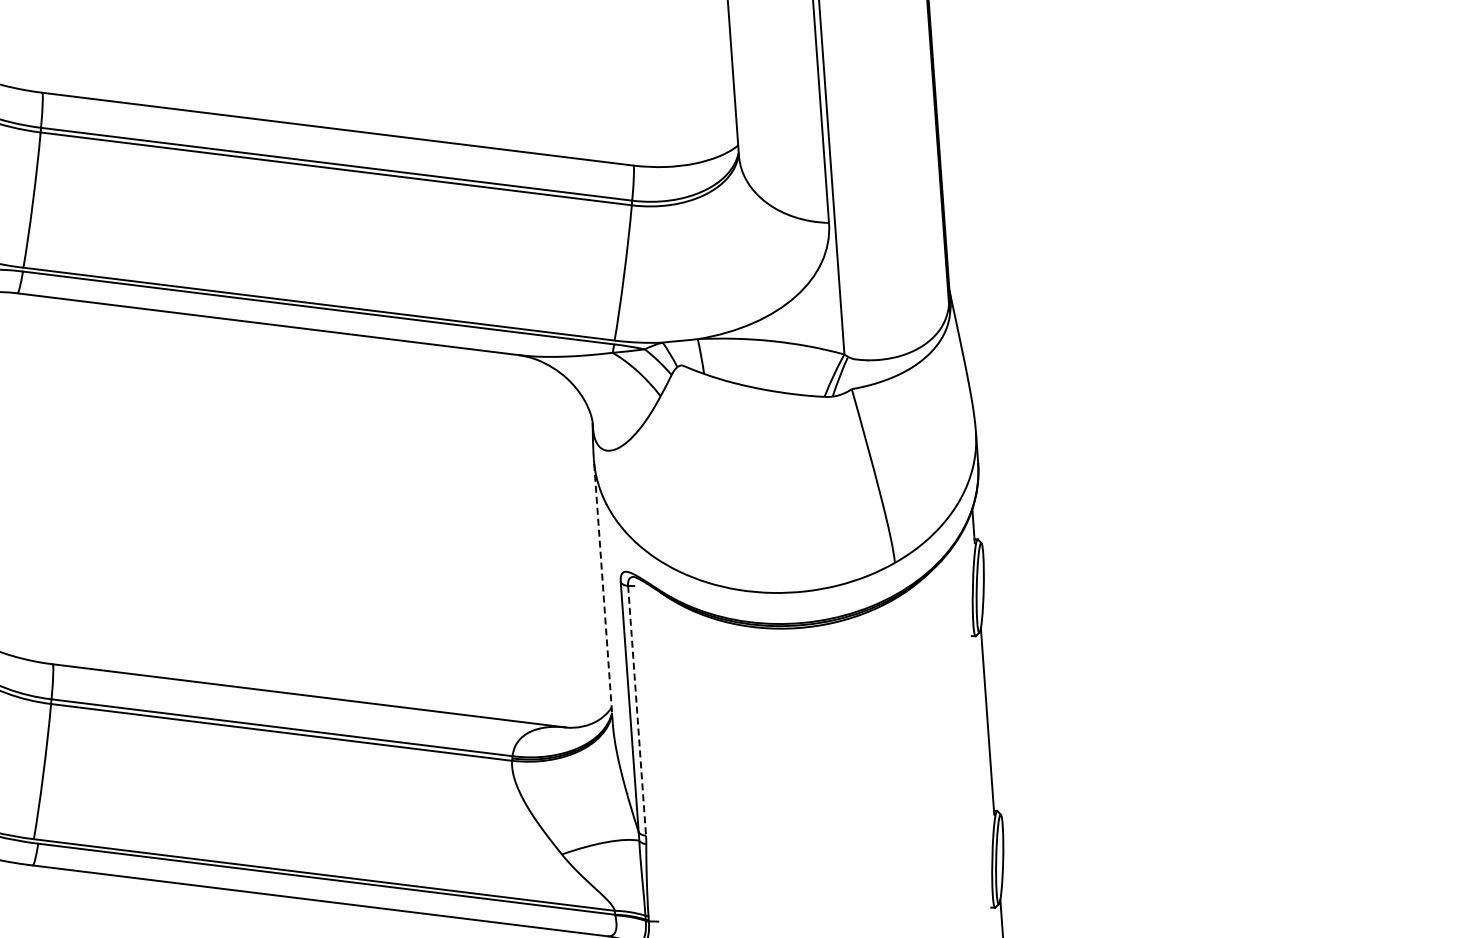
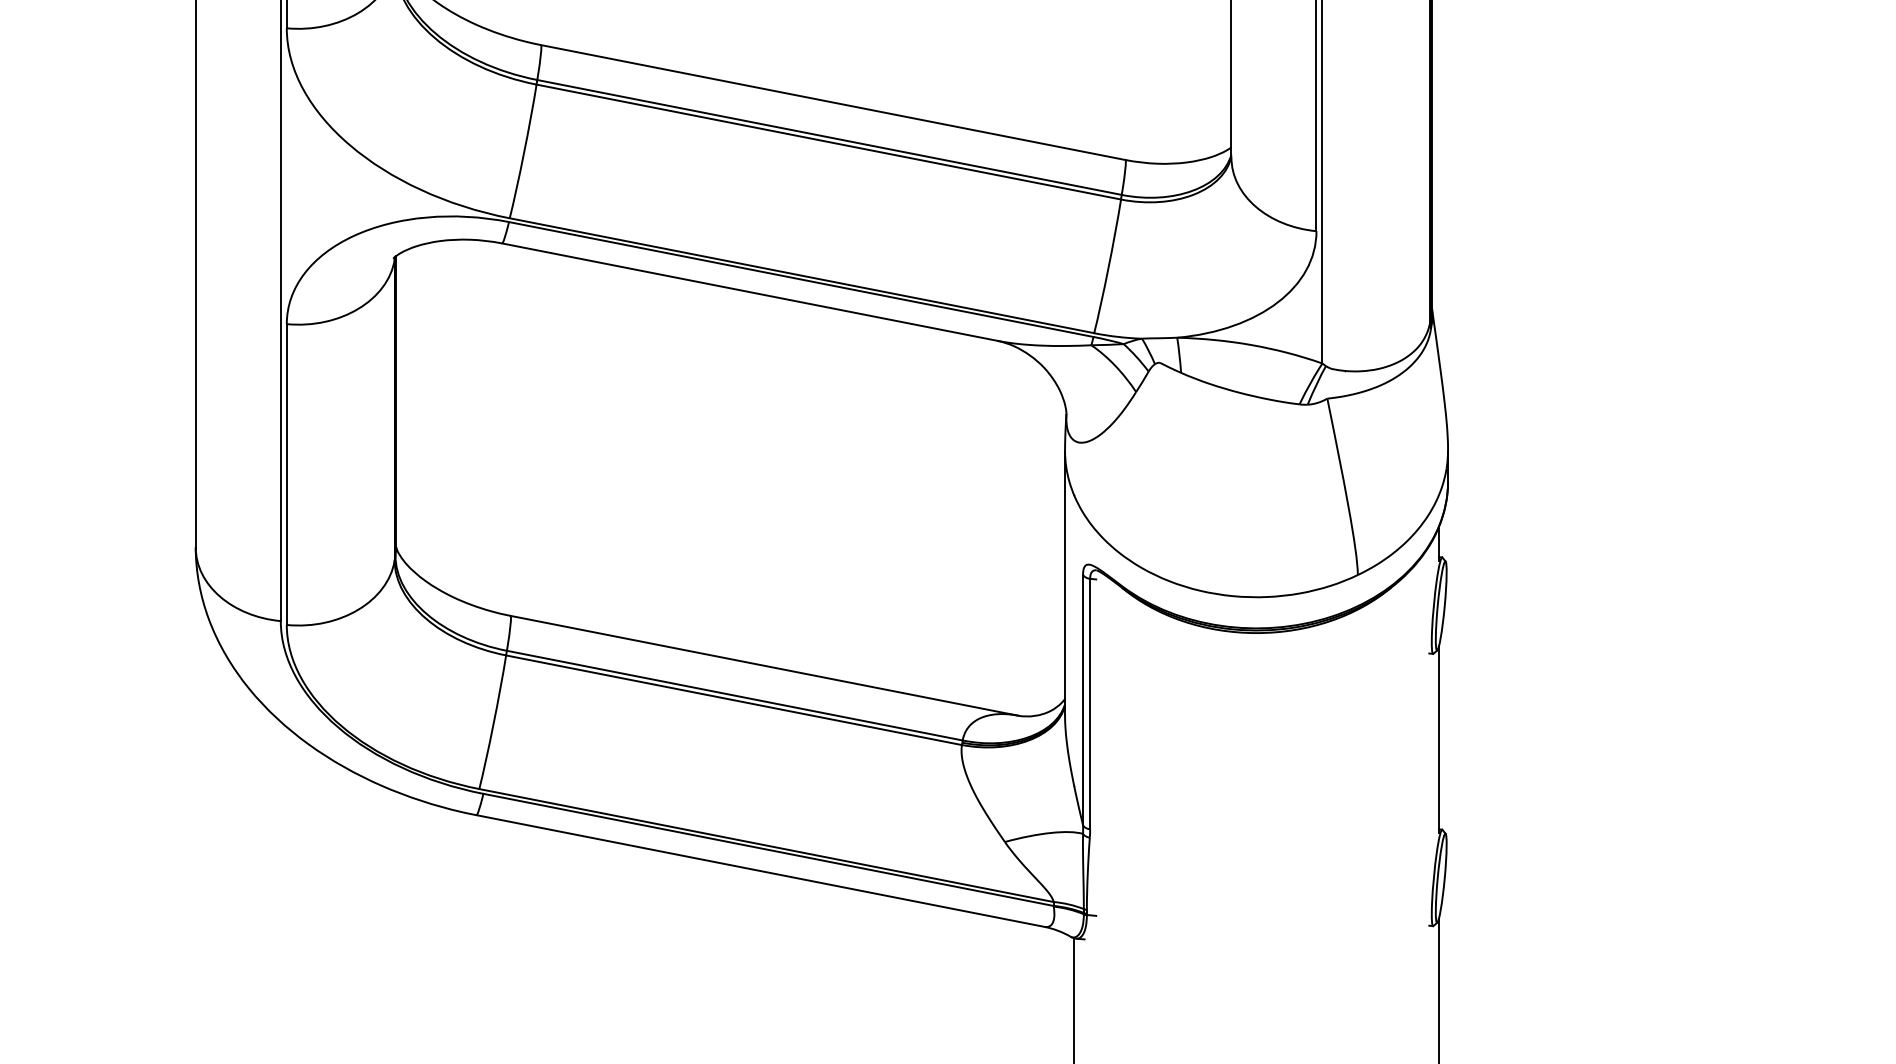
line: (603, 592) -> (1065, 583), dashed -> solid
line: (637, 711) -> (1090, 704), dashed -> solid

